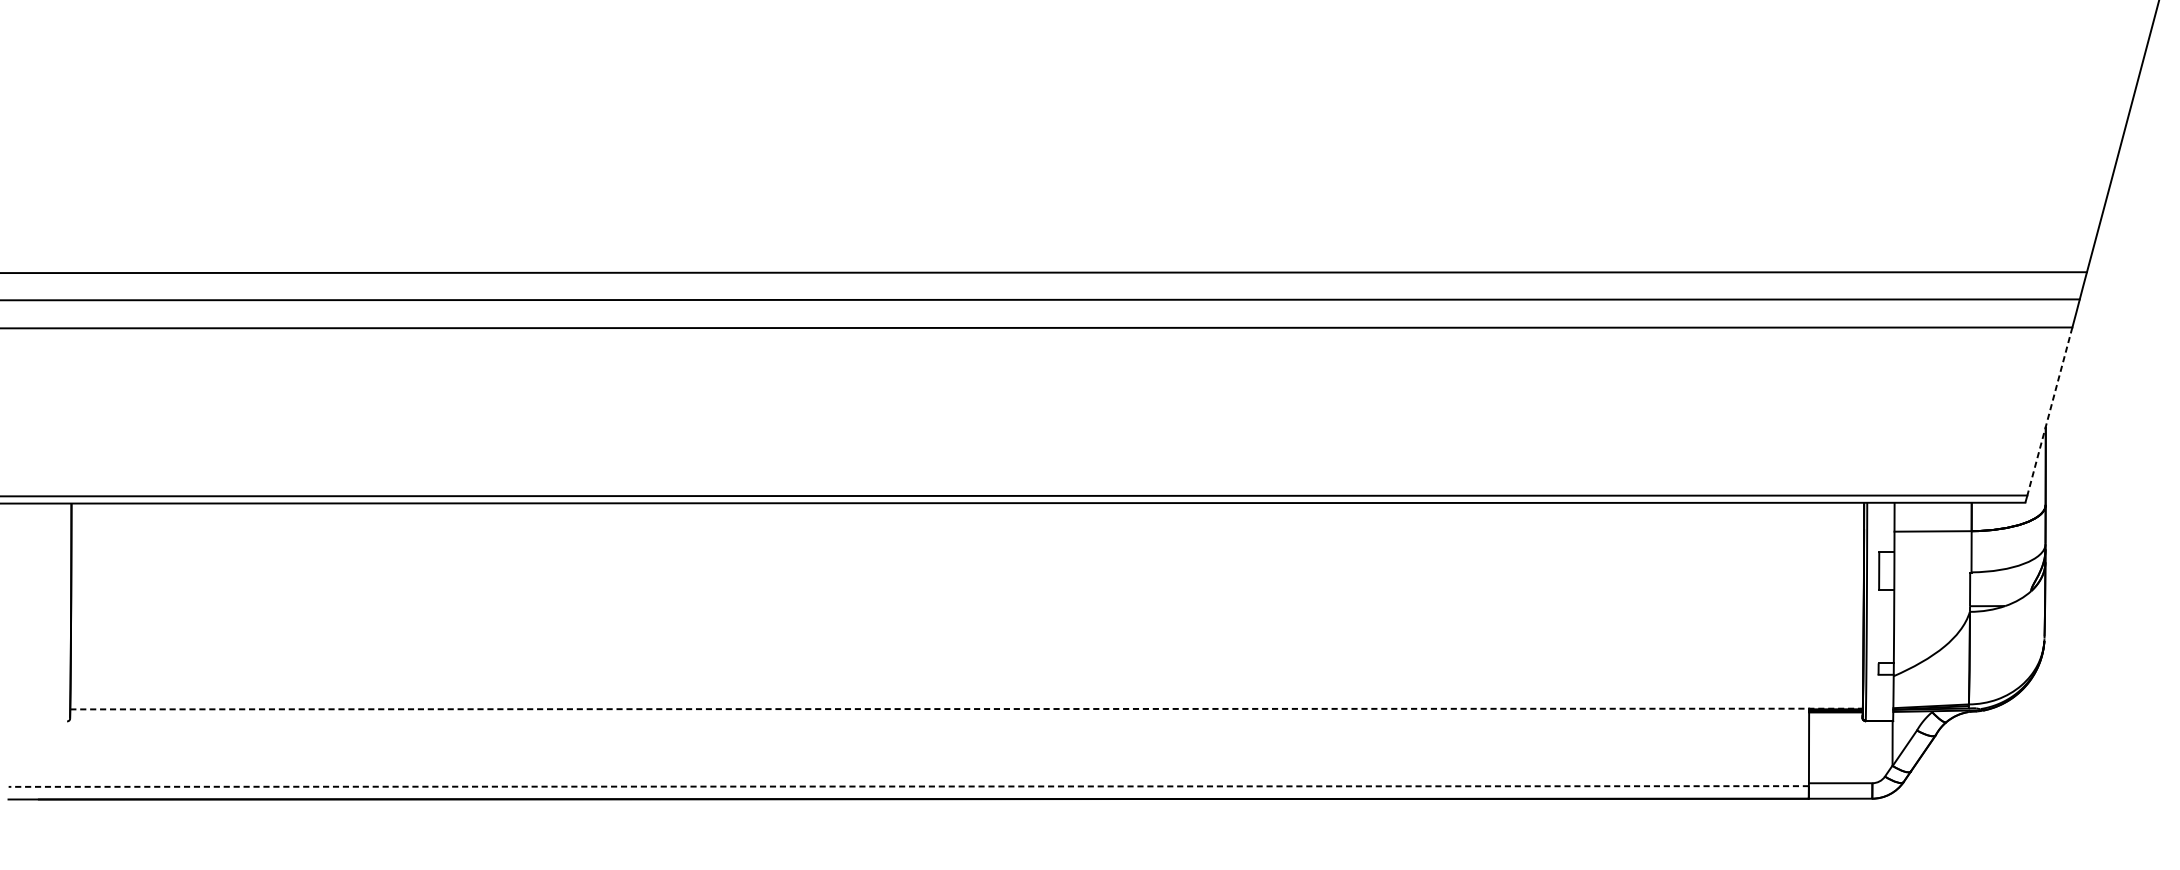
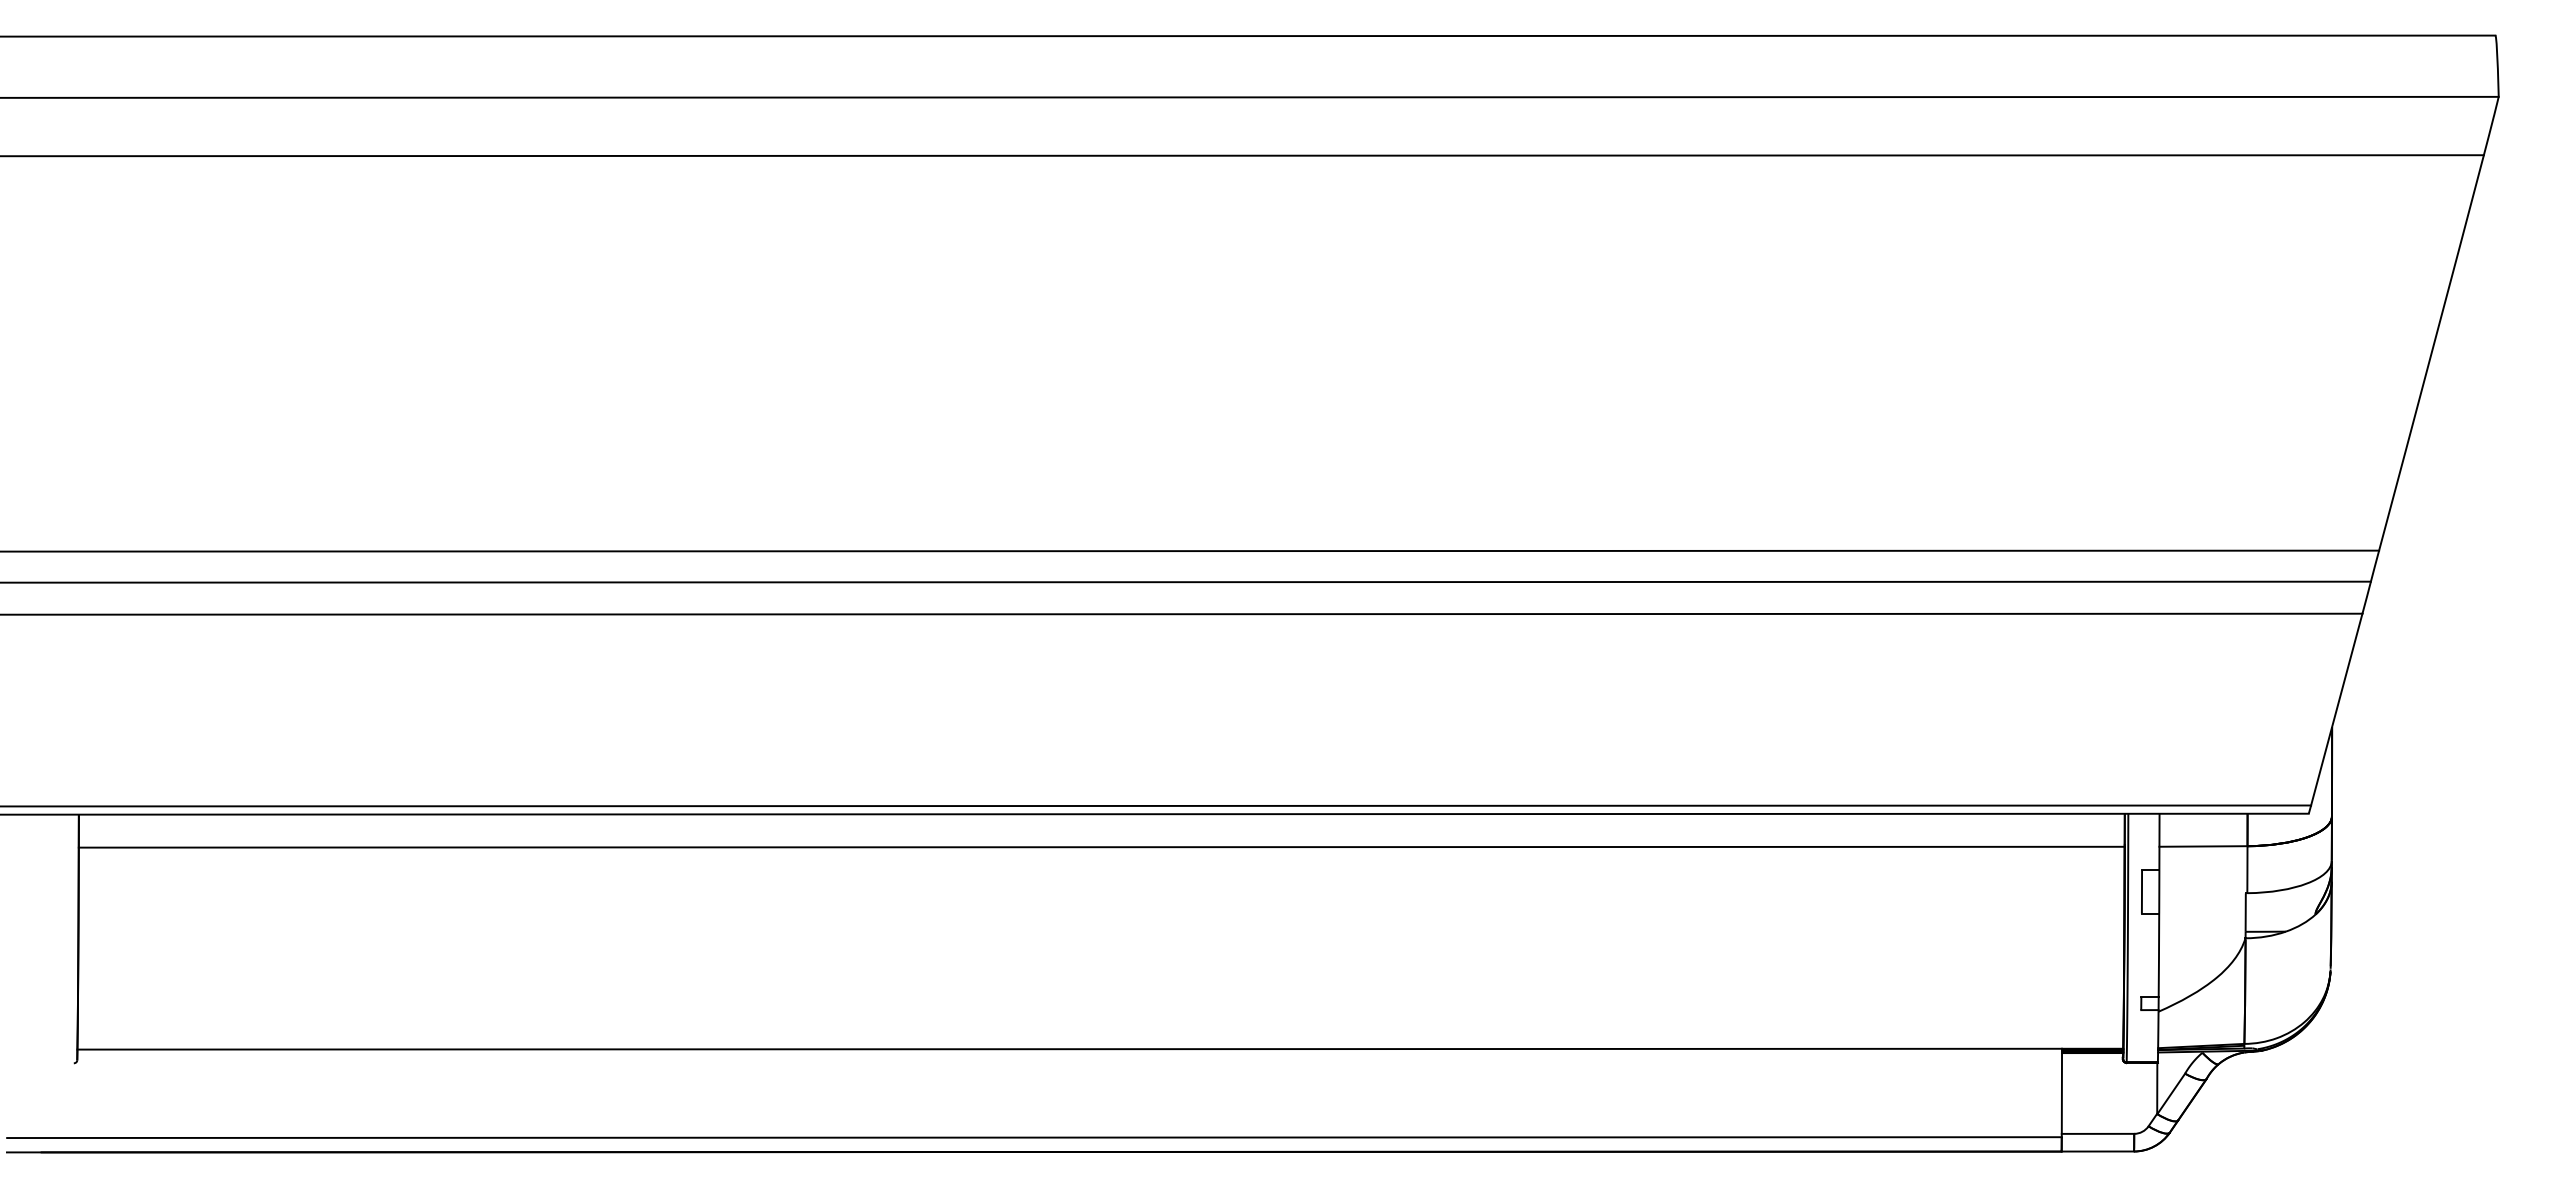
line: (2049, 412) -> (2336, 710), dashed -> solid
line: (967, 531) -> (1101, 846), added
line: (966, 709) -> (1100, 1049), dashed -> solid
line: (907, 786) -> (1033, 1137), dashed -> solid

